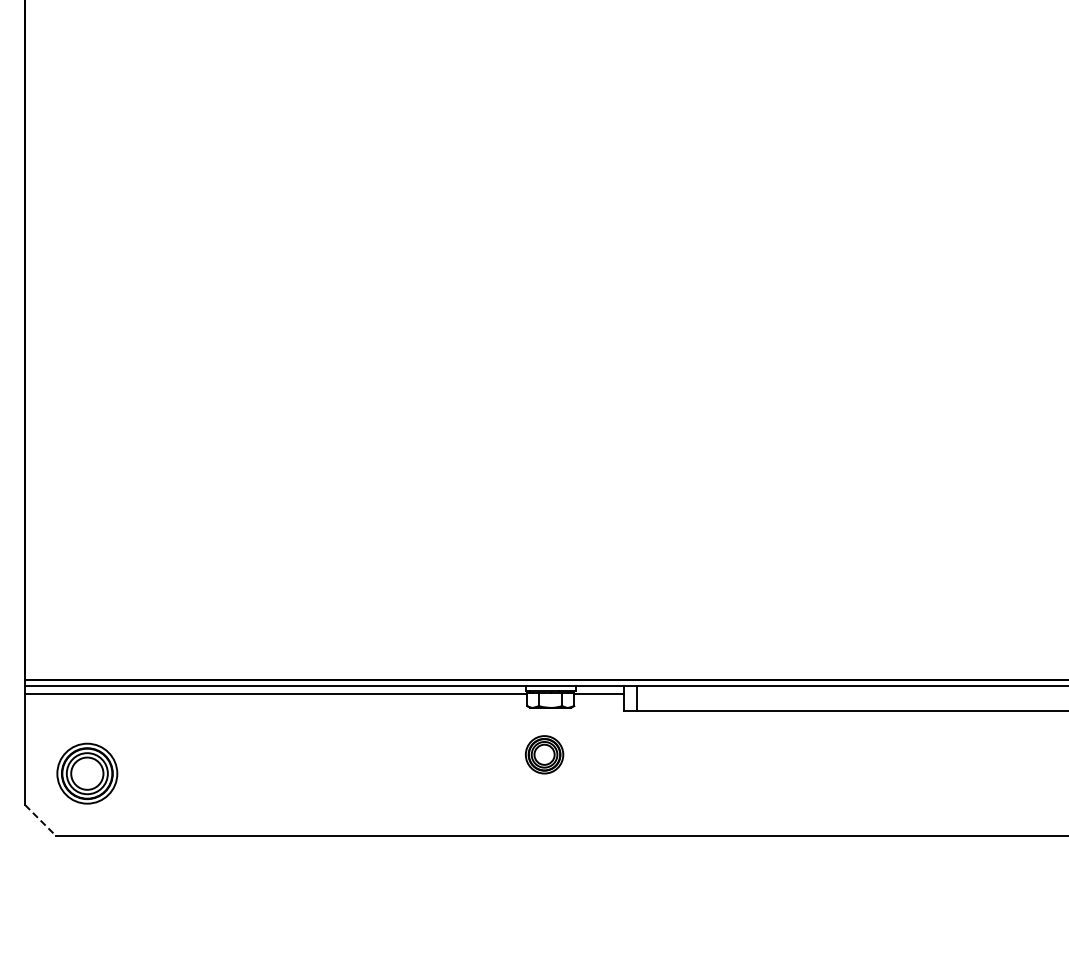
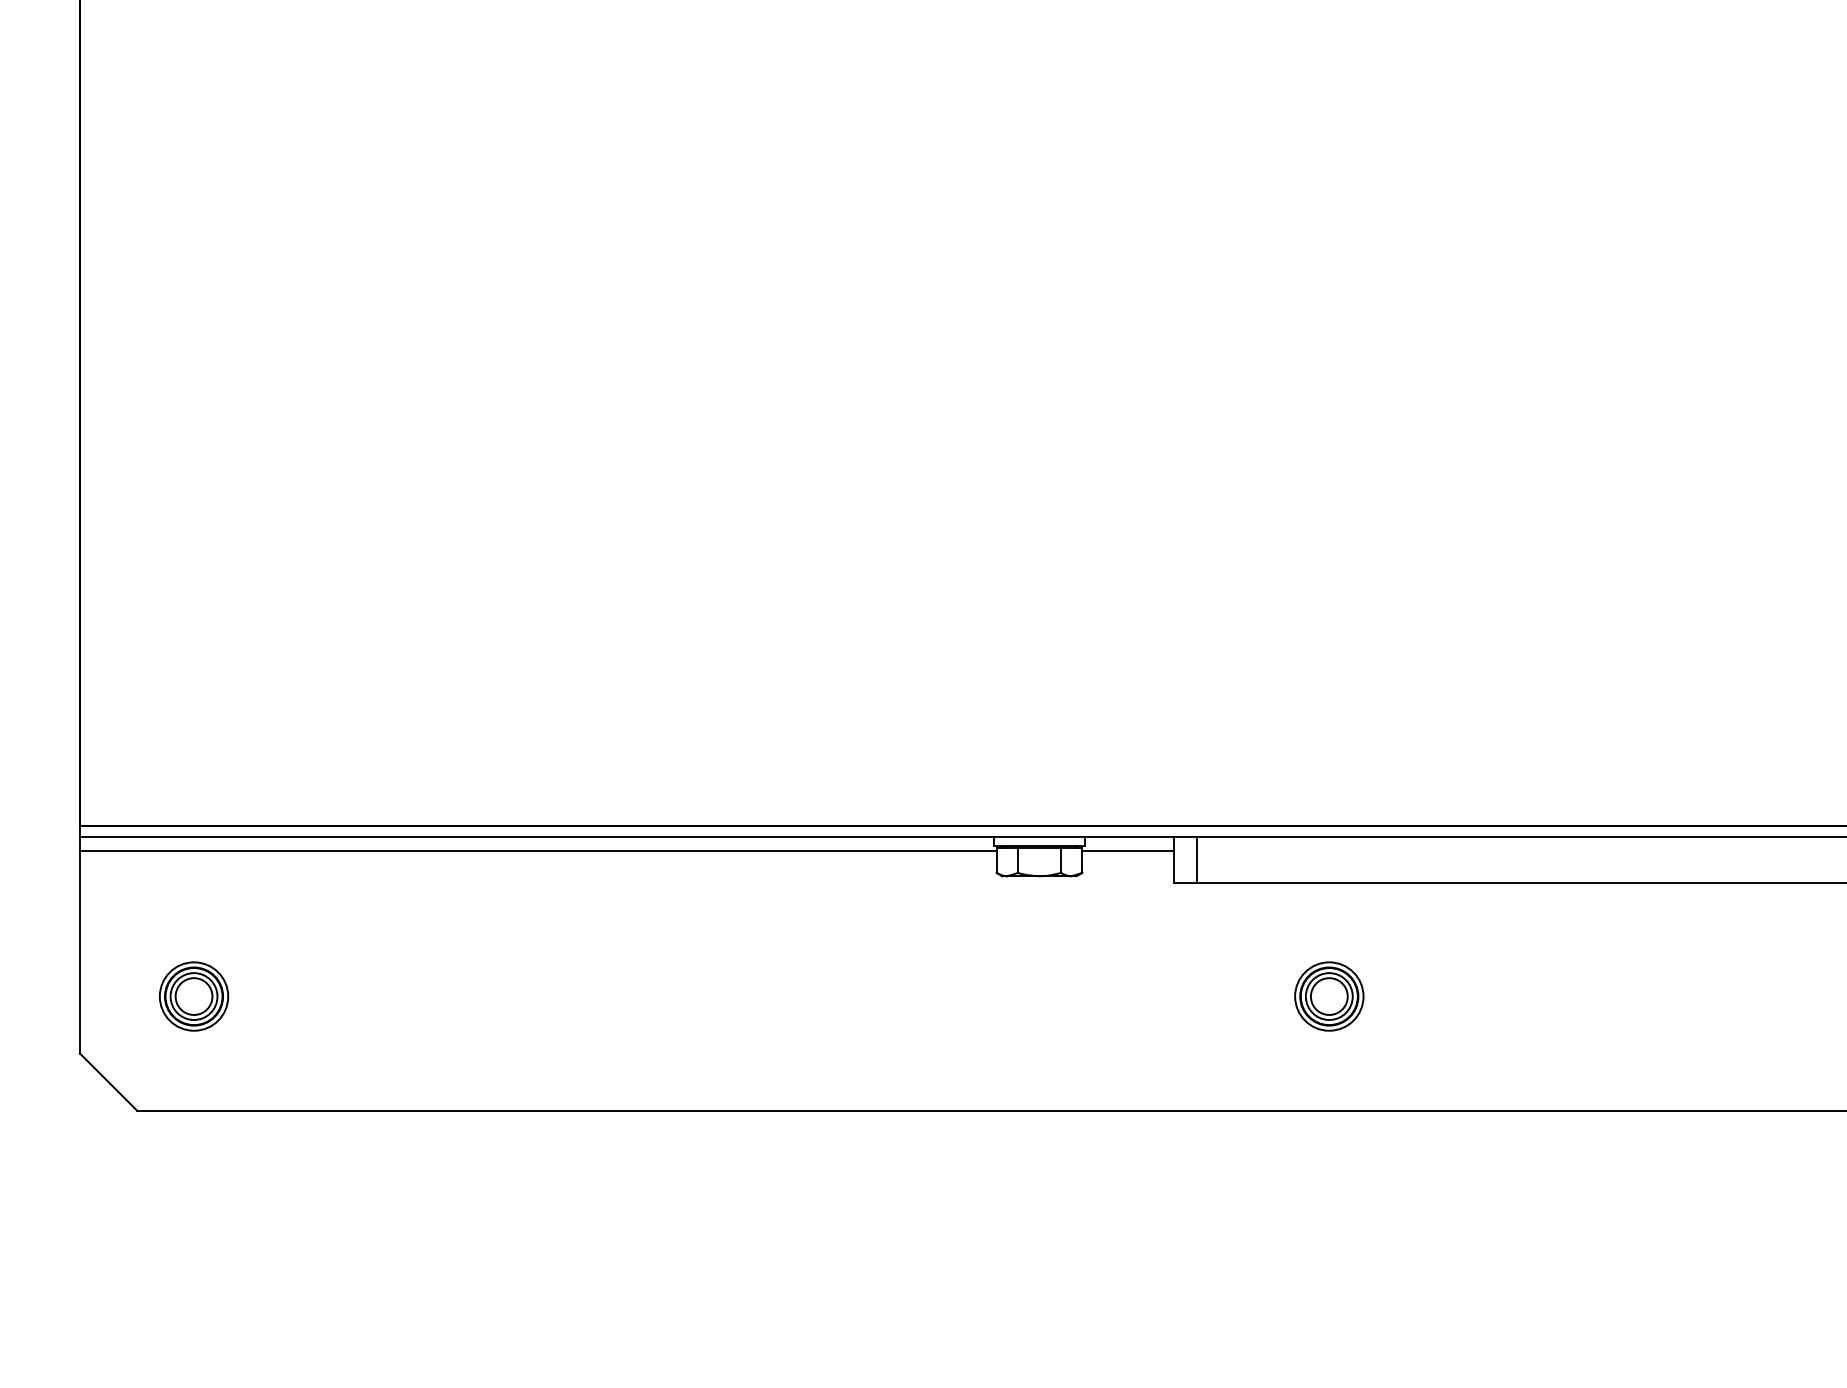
part: (544, 754) -> (1329, 995), moved
part: (87, 773) -> (193, 995), size x0.62
line: (41, 821) -> (109, 1083), dashed -> solid

